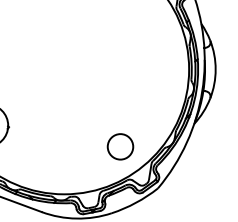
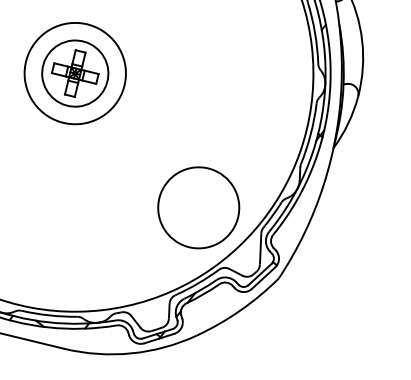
part: (63, 69) -> (73, 73), added
circle: (120, 146) -> (198, 207), size x1.67

